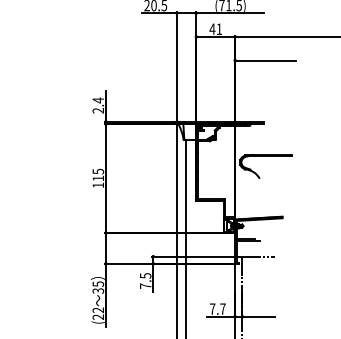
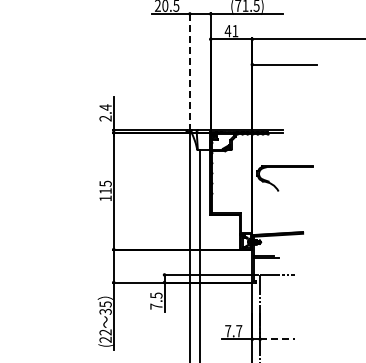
line: (176, 66) -> (189, 71), solid -> dashed
line: (258, 316) -> (277, 339), solid -> dashed

